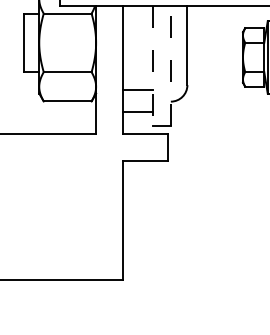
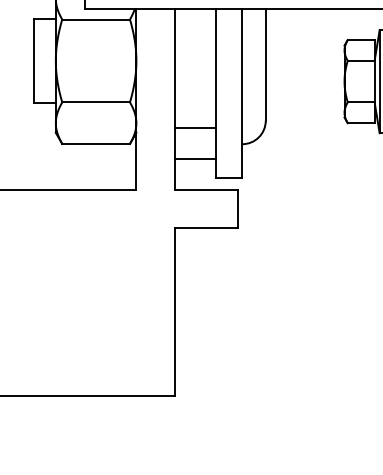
line: (152, 65) -> (216, 92), dashed -> solid
line: (170, 65) -> (241, 92), dashed -> solid

